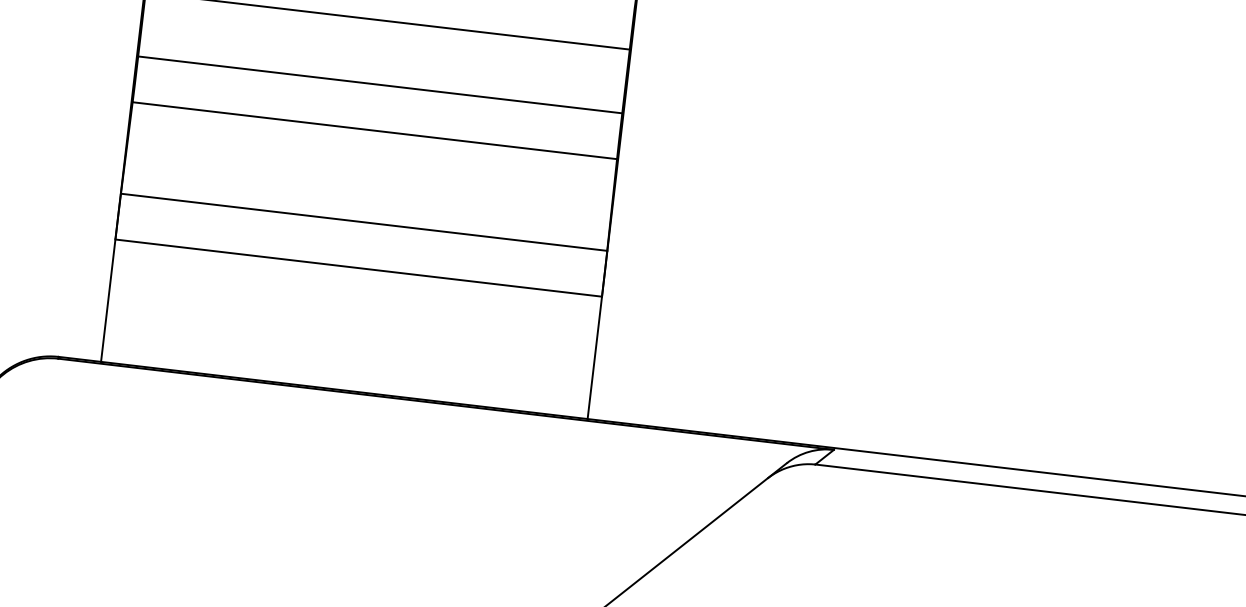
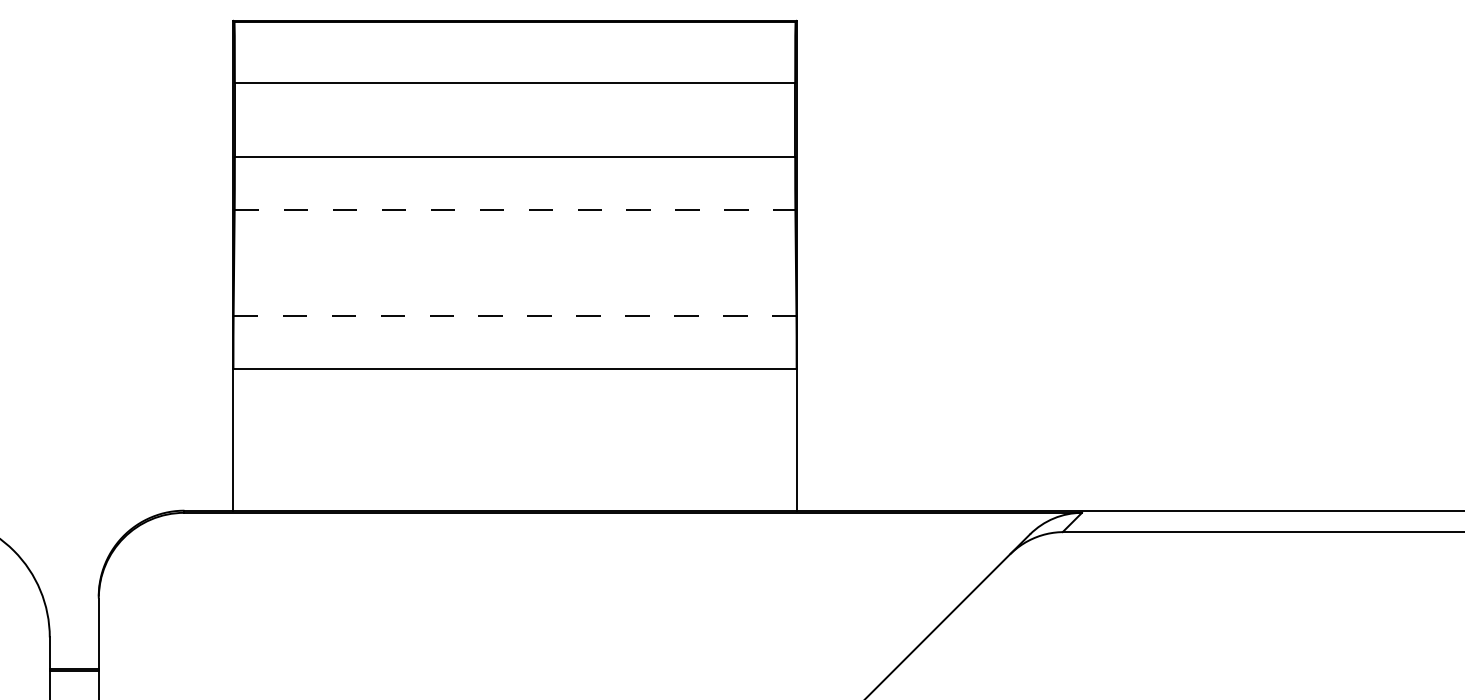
line: (375, 131) -> (515, 210), solid -> dashed
line: (364, 222) -> (515, 316), solid -> dashed

